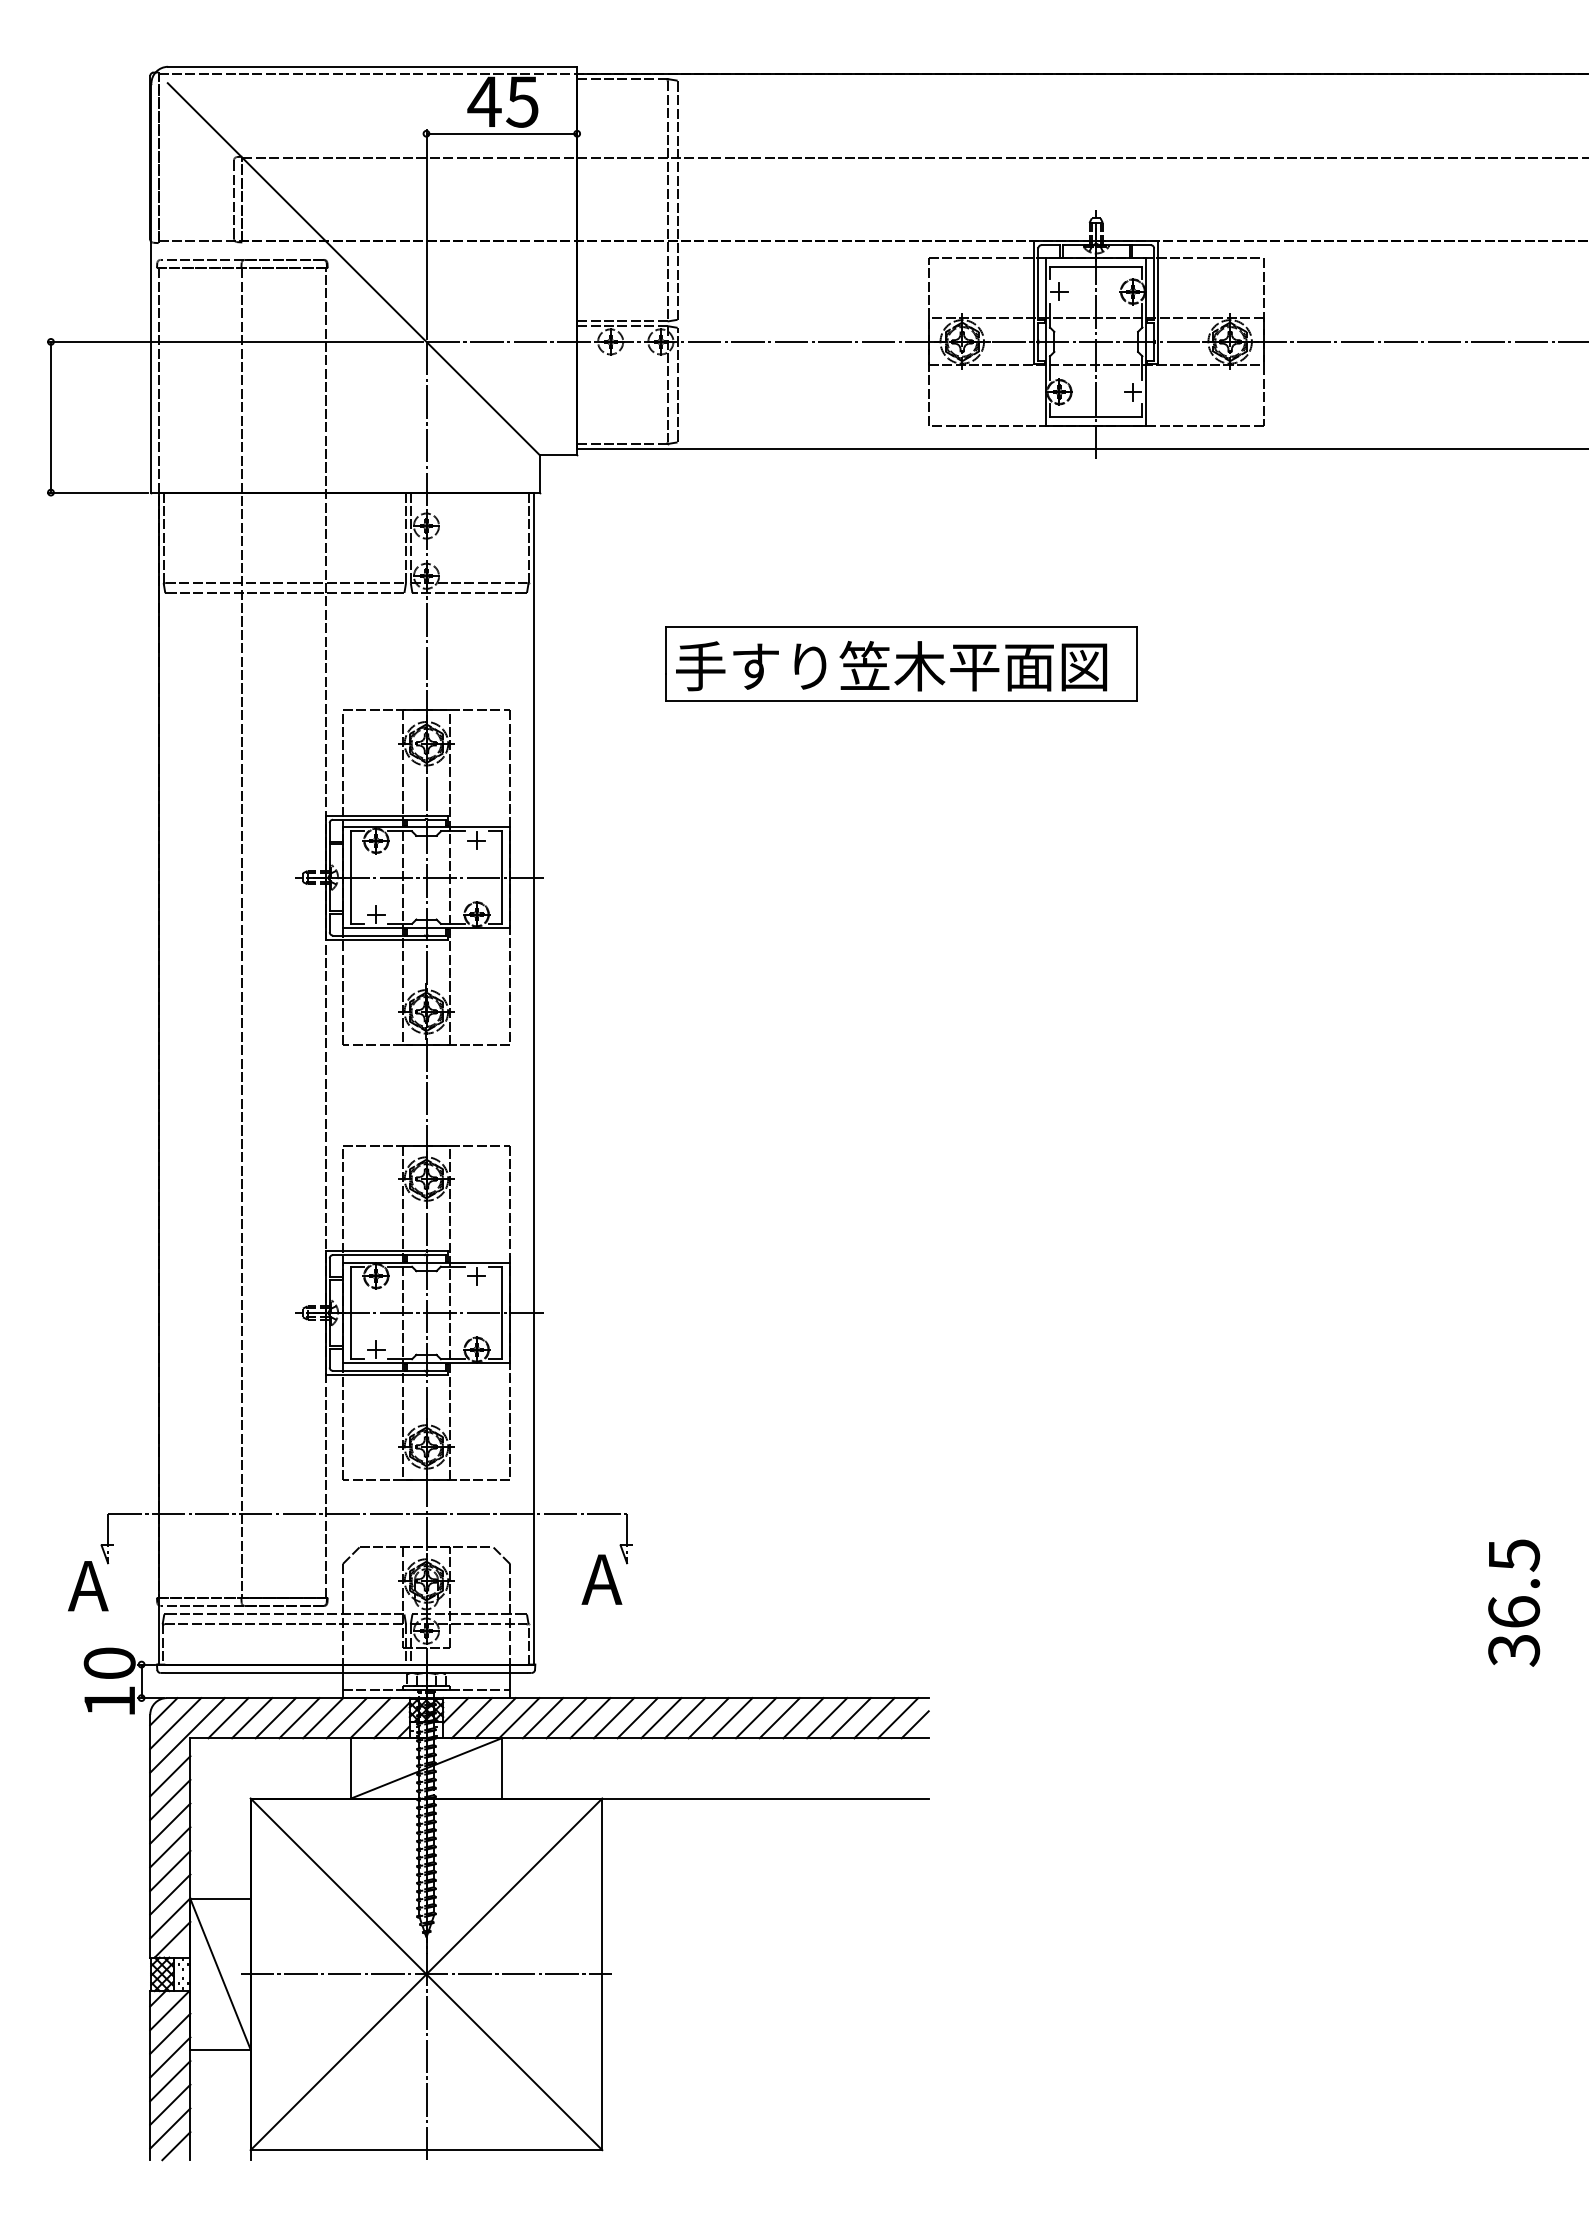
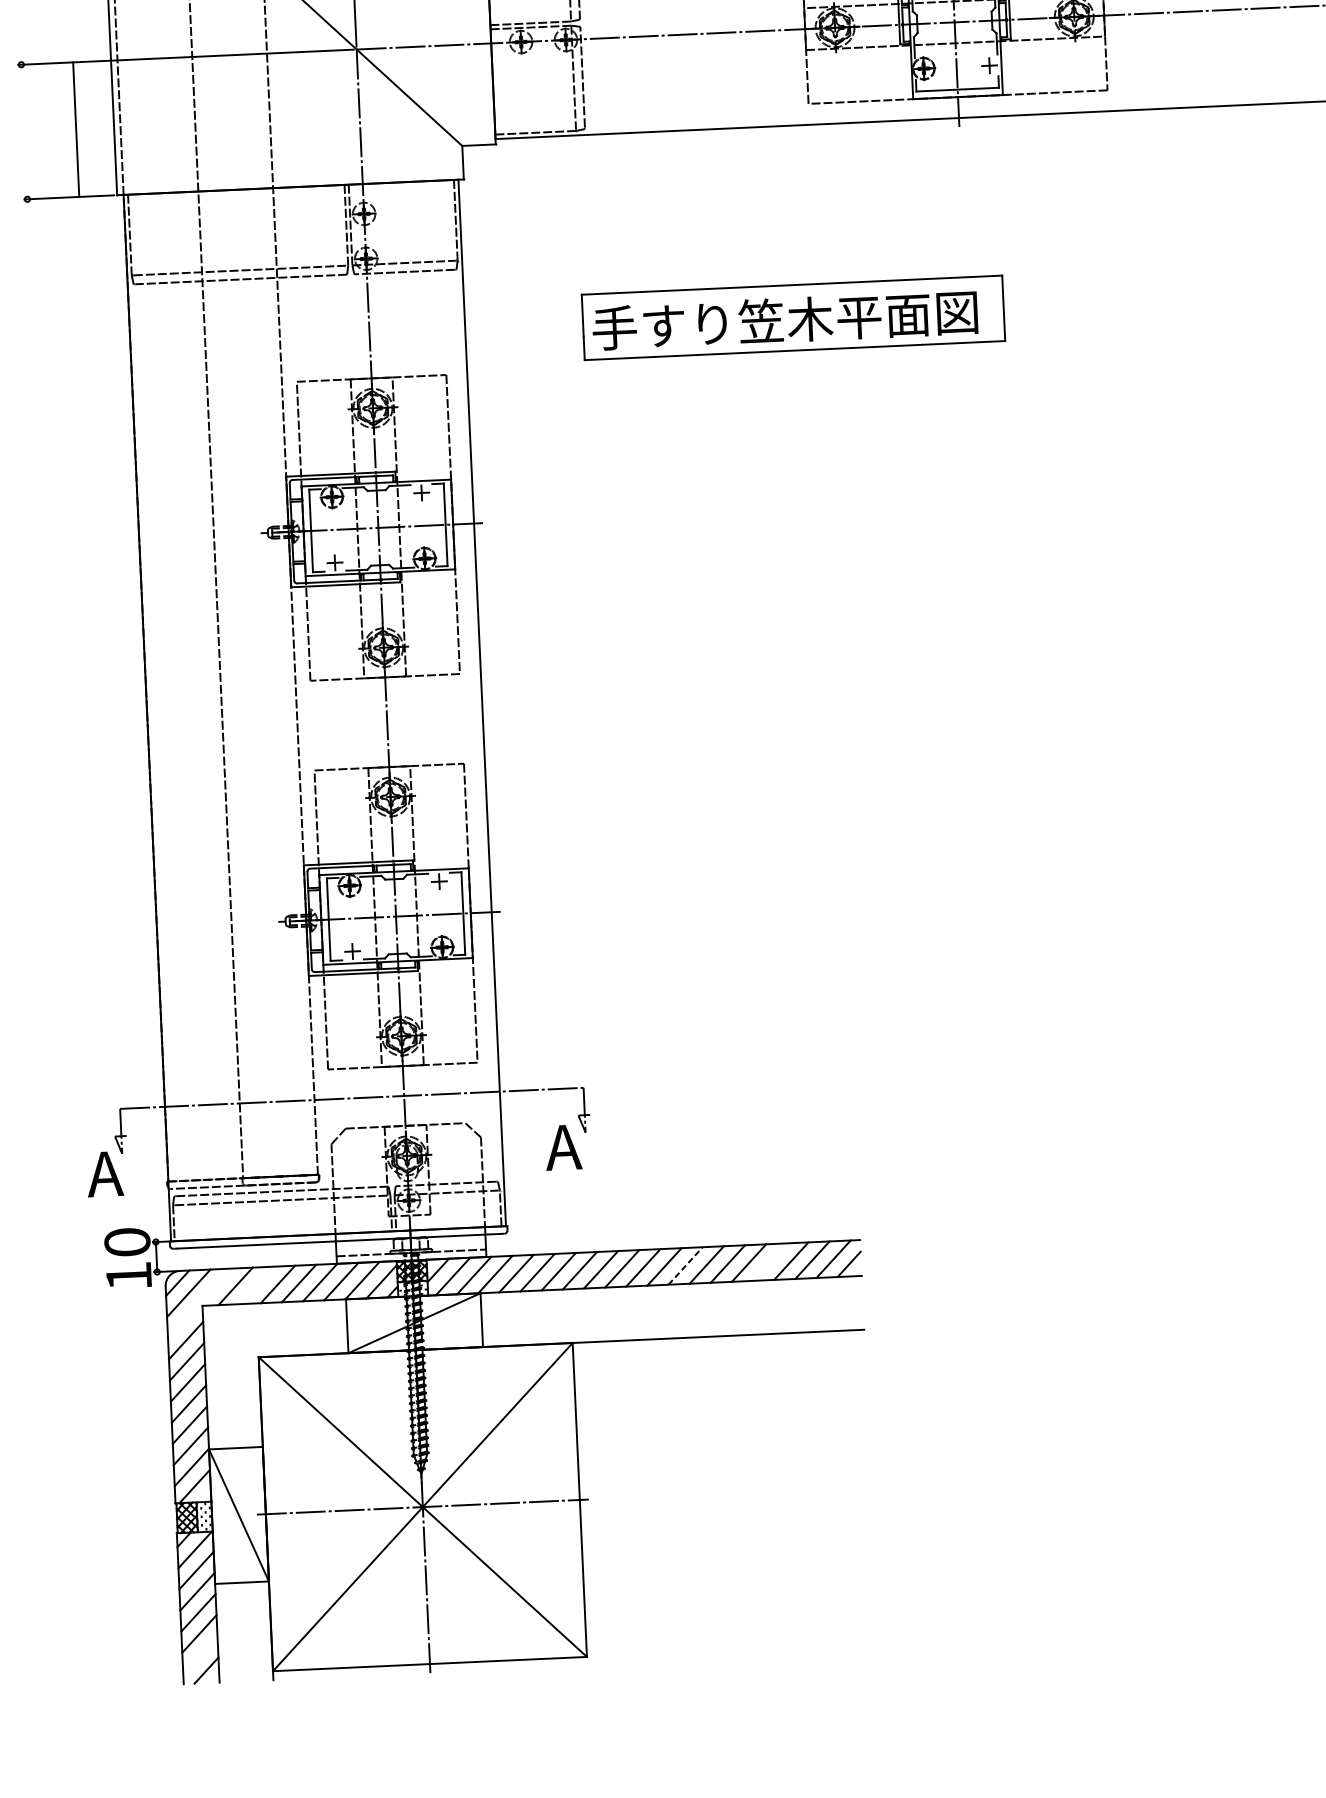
line: (50, 416) -> (75, 129), moved
line: (732, 1717) -> (685, 1265), solid -> dashed
line: (252, 1718) -> (257, 1285), removed
line: (827, 1718) -> (770, 1262), removed
line: (187, 1735) -> (199, 1303), removed
line: (170, 2128) -> (200, 1655), removed

